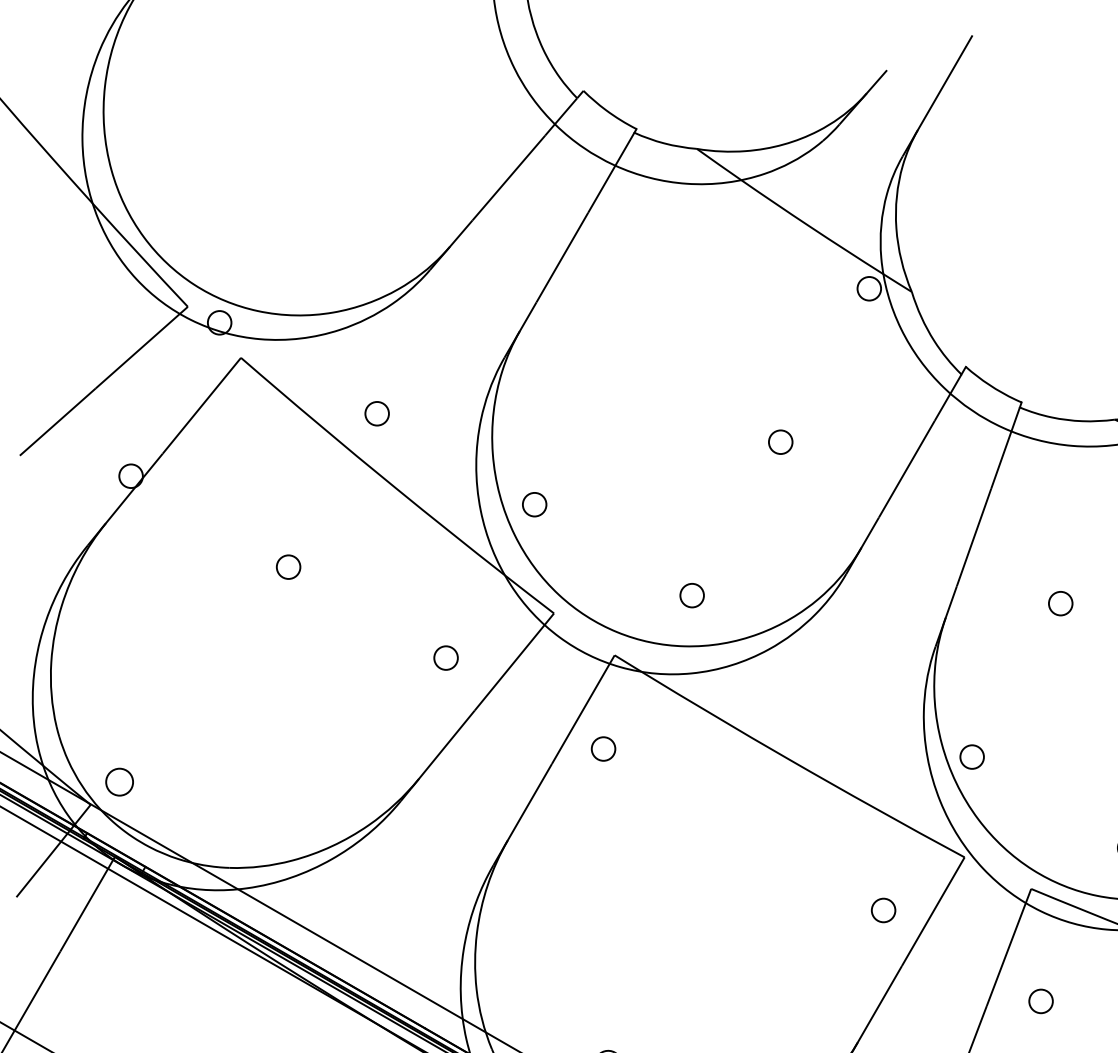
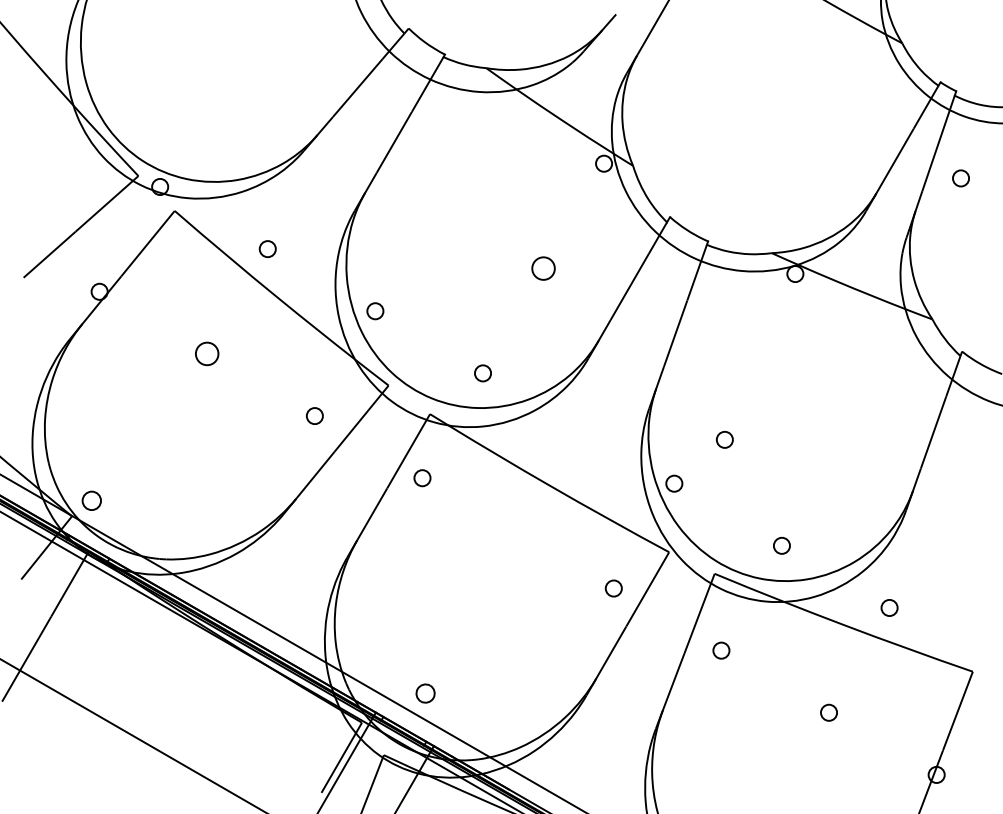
circle: (780, 442) -> (543, 268), size x1.4
circle: (288, 566) -> (207, 353), size x1.4
circle: (1060, 603) -> (724, 439), moved

